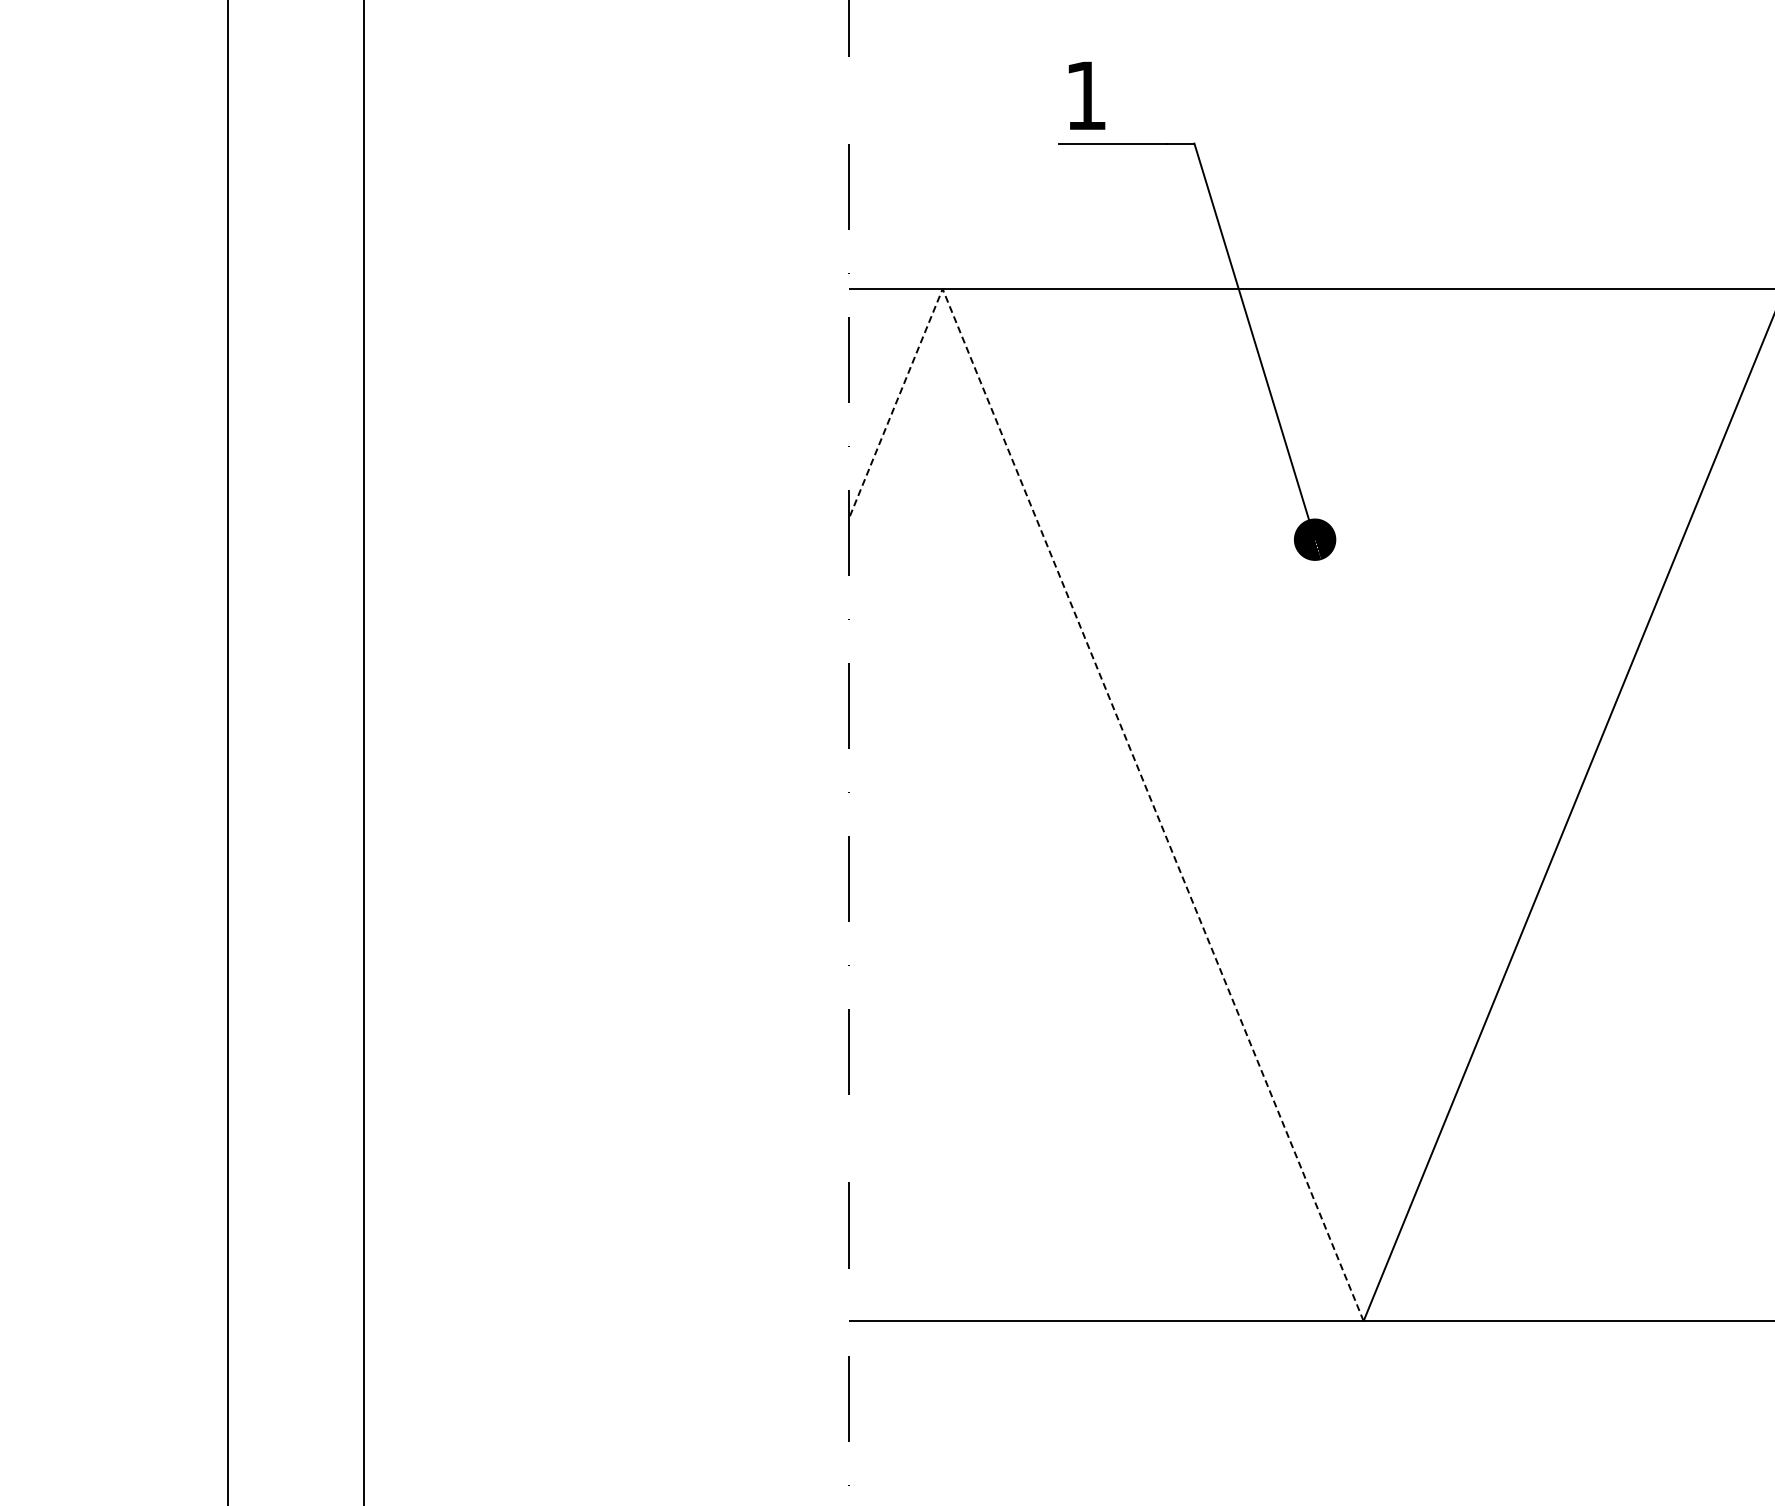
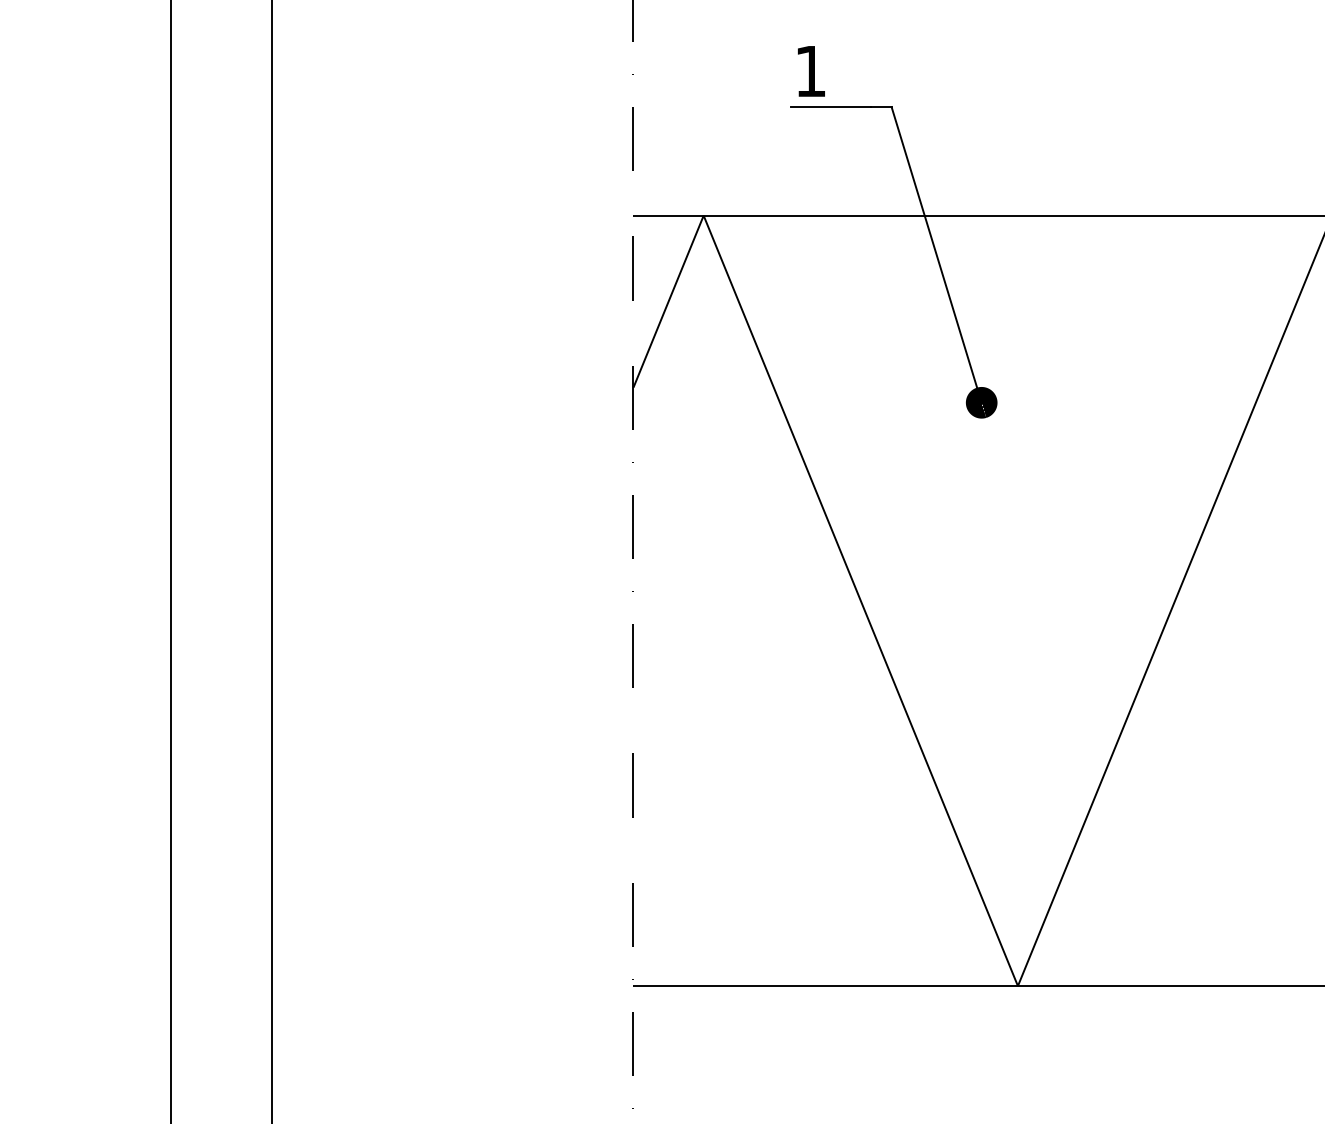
line: (1105, 688) -> (825, 513), dashed -> solid

